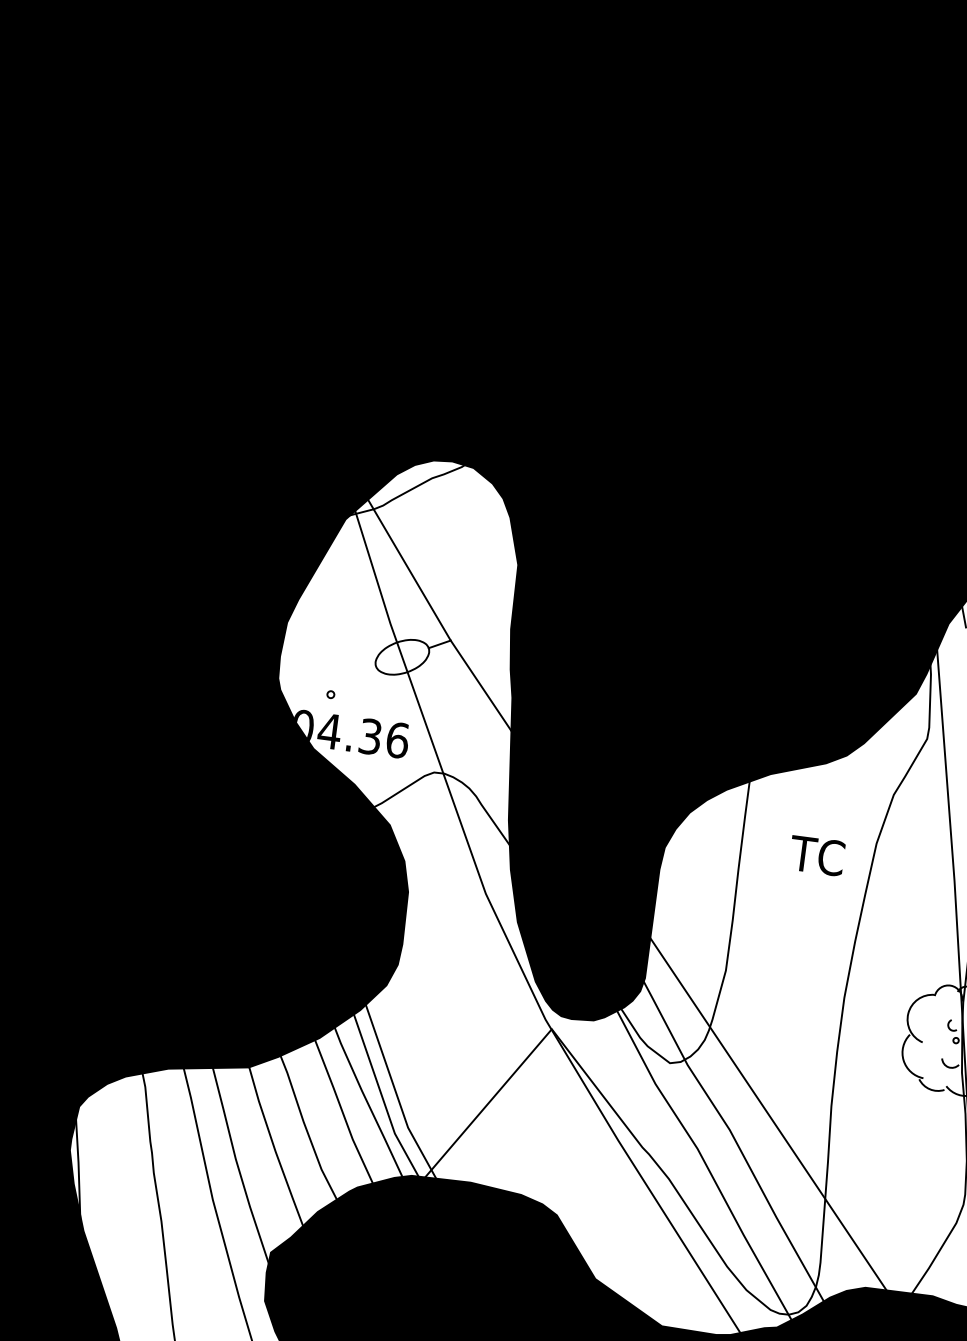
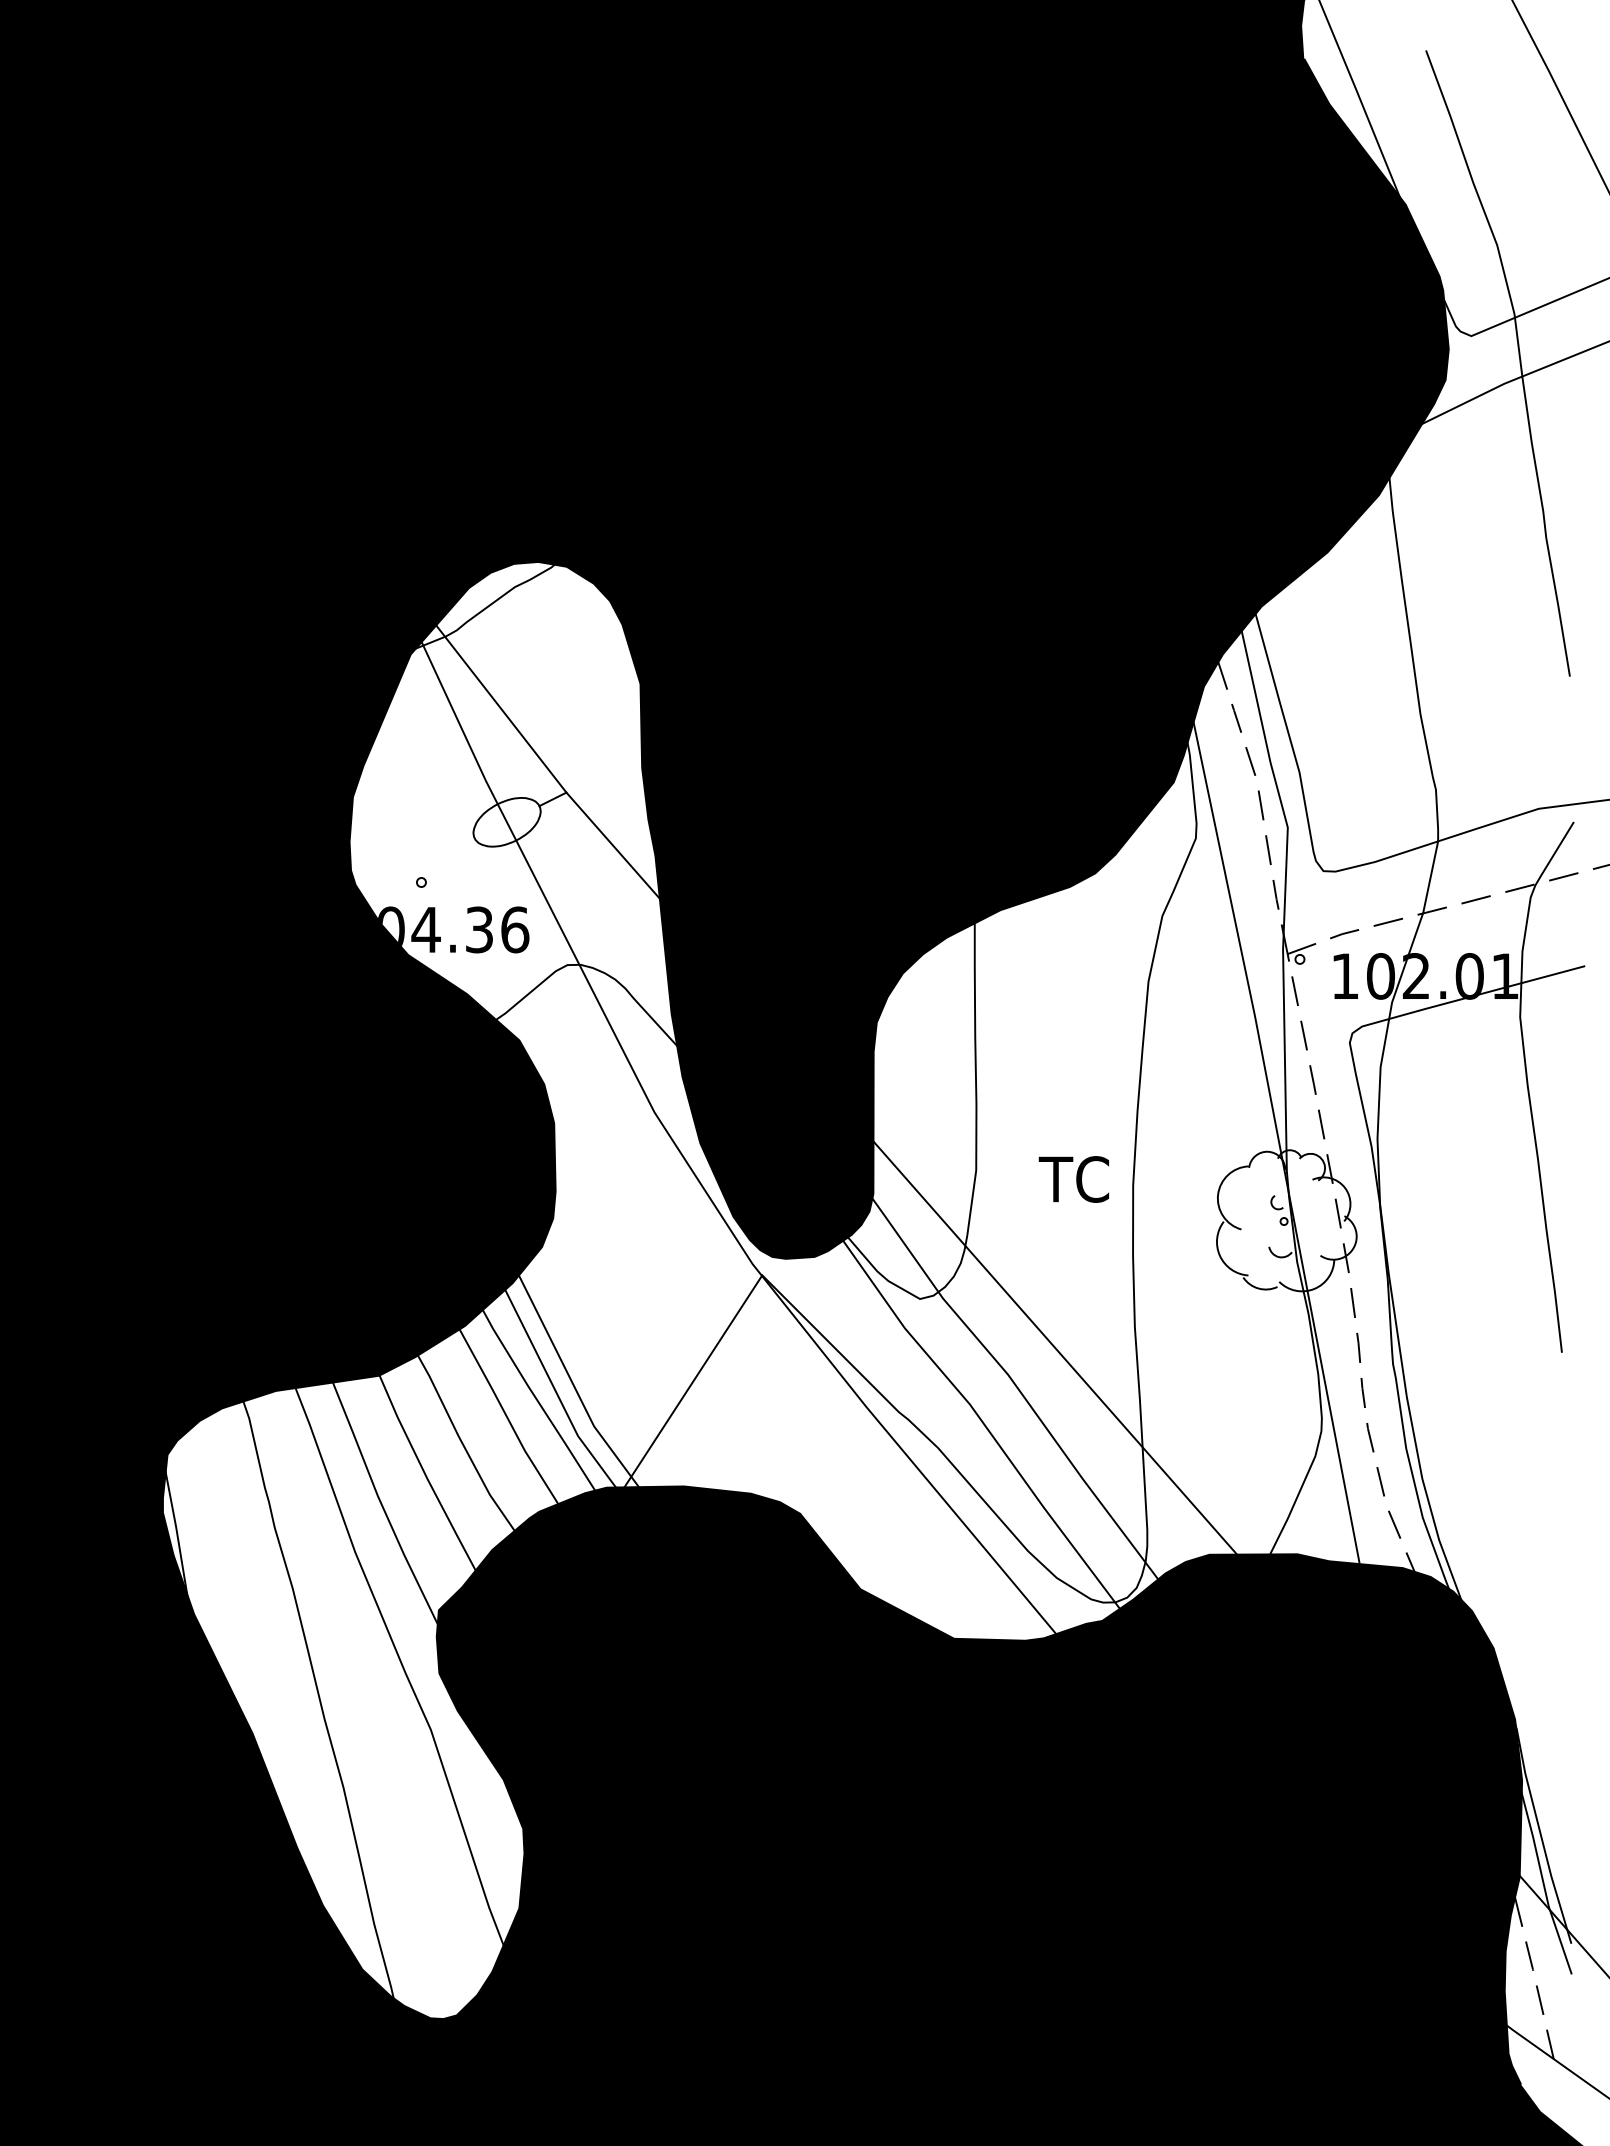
text: (816, 855) -> (1073, 1179), moved

